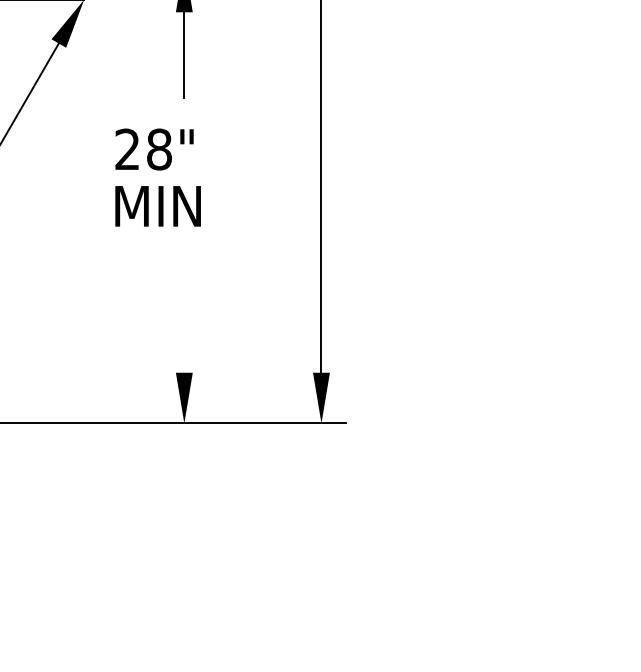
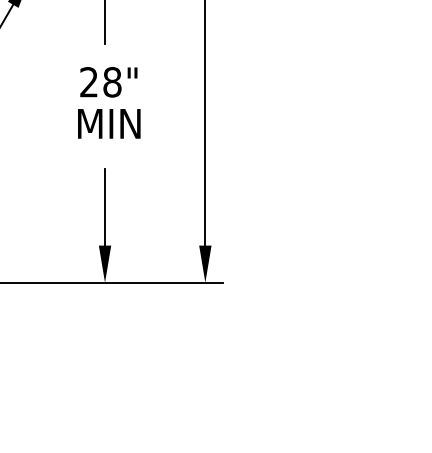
text: (154, 149) -> (108, 82), moved
text: (157, 206) -> (108, 123), moved
line: (184, 320) -> (105, 207), added

